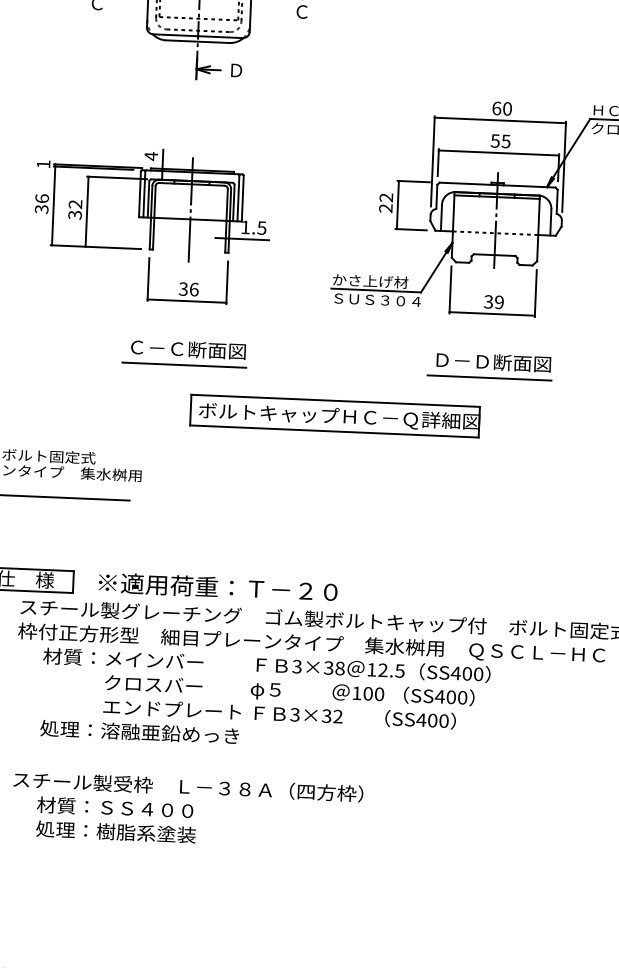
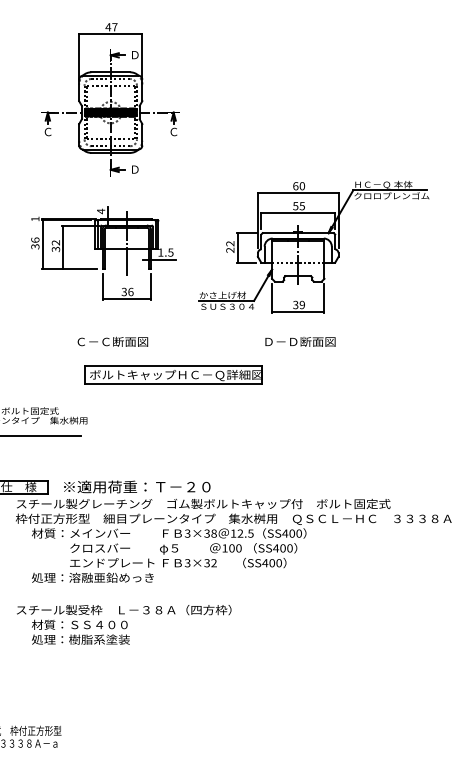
part: (152, 225) -> (103, 253), moved
line: (183, 364) -> (110, 351), removed
line: (489, 377) -> (298, 351), removed
part: (335, 415) -> (173, 374), moved

